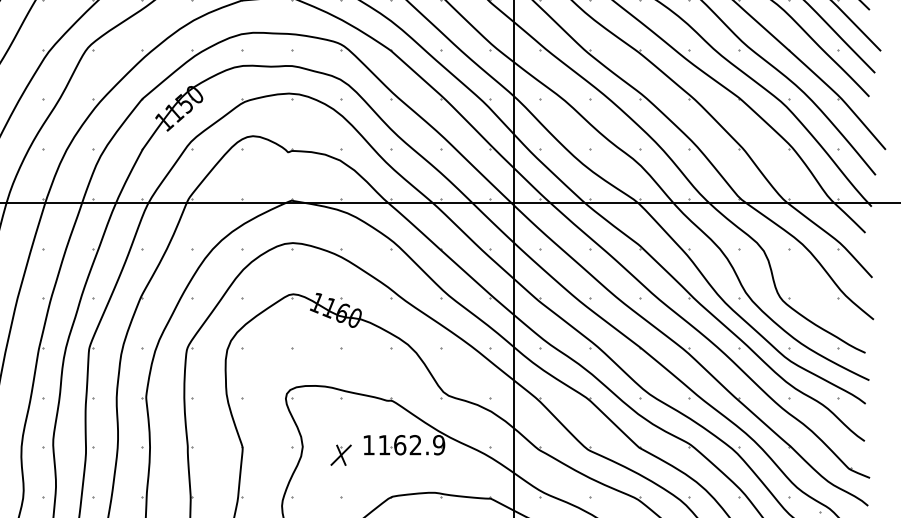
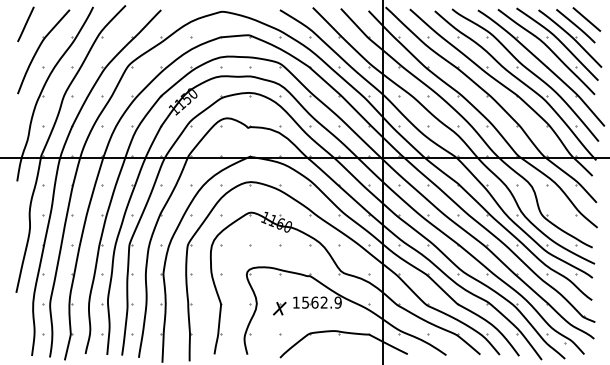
text: (384, 444) -> (305, 302), 1162.9 -> 1562.9

